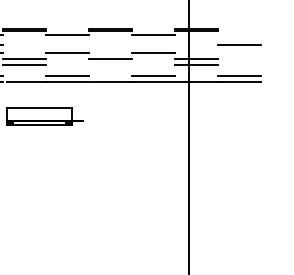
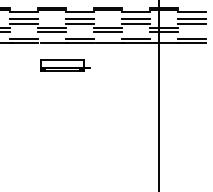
line: (240, 34) -> (192, 12), added
line: (67, 45) -> (80, 19), added
line: (153, 45) -> (136, 19), added
line: (240, 53) -> (192, 24), added
line: (110, 65) -> (108, 32), added

